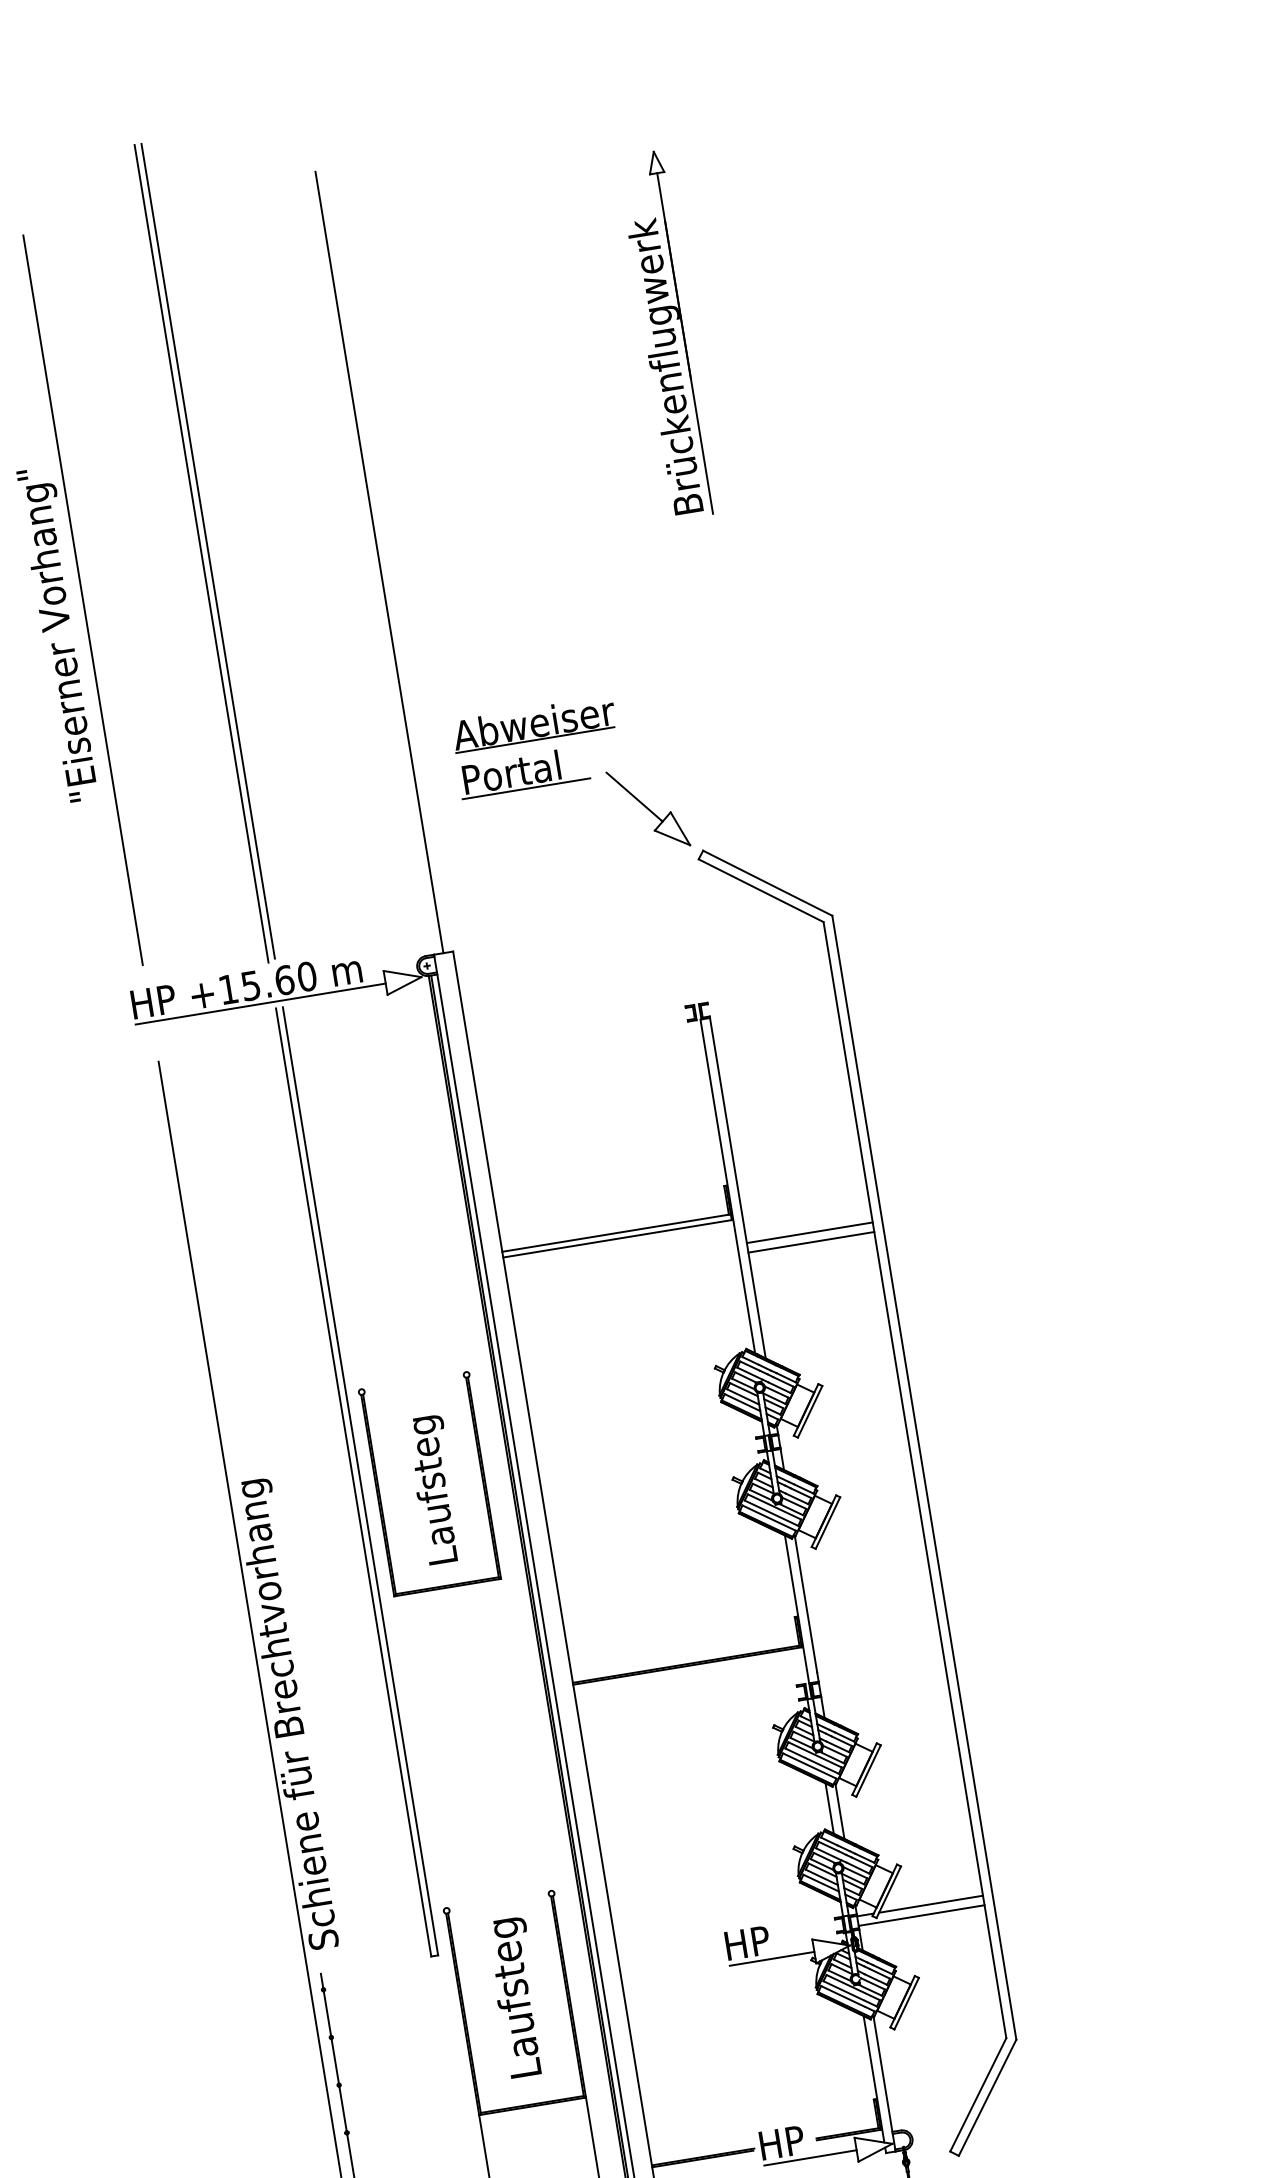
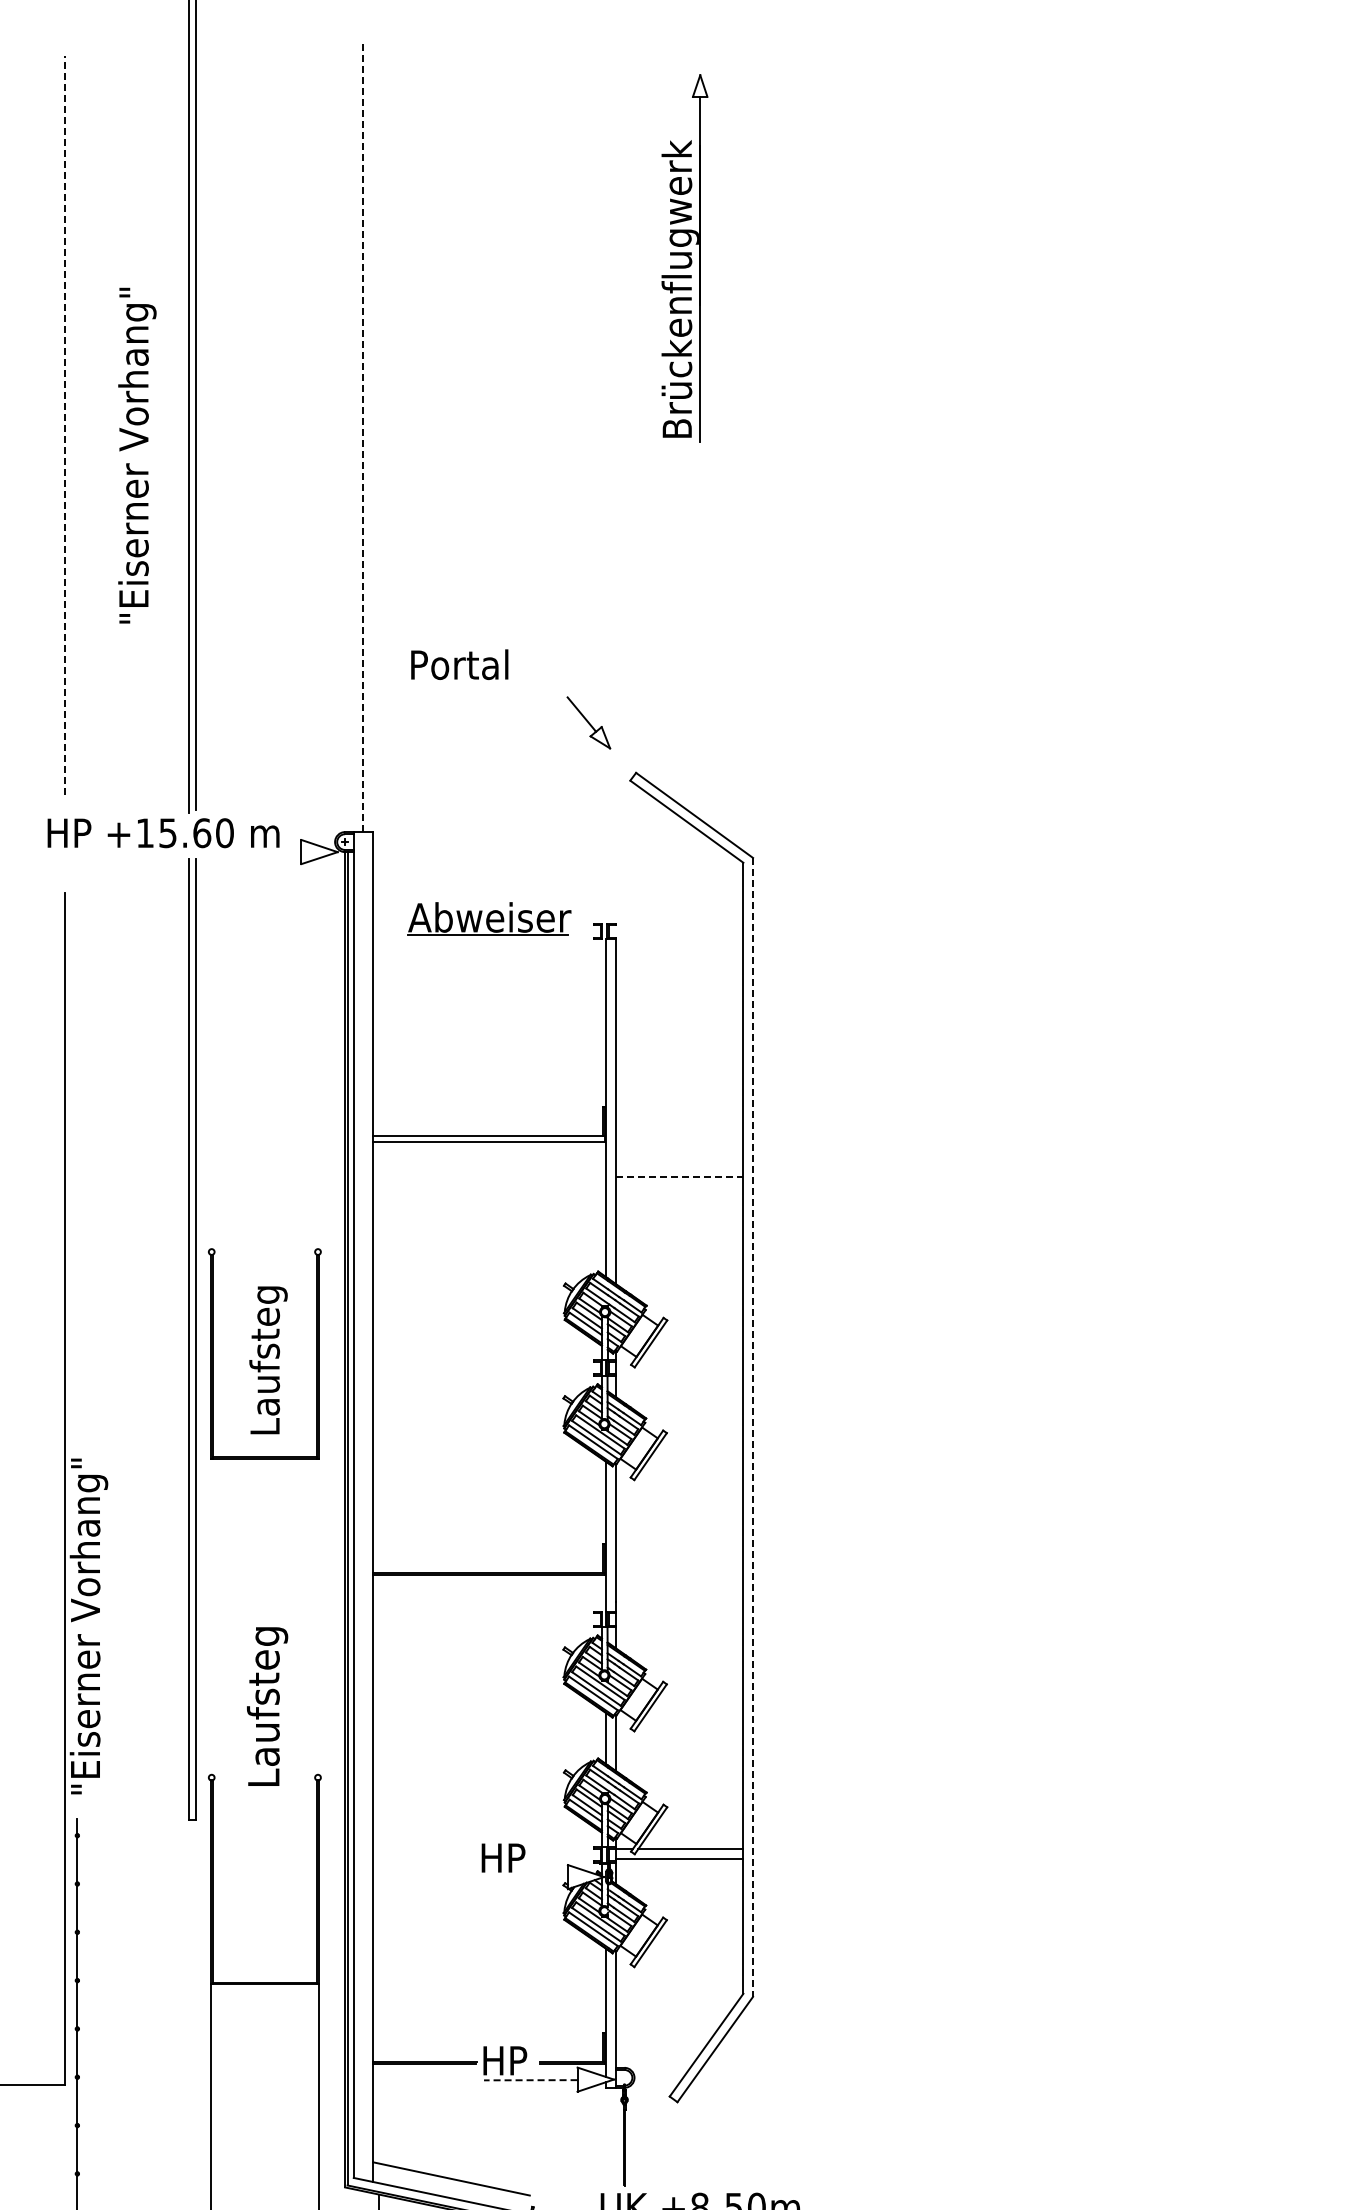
line: (379, 562) -> (363, 436), solid -> dashed
line: (82, 600) -> (64, 425), solid -> dashed
text: (61, 634) -> (137, 455), moved
part: (533, 724) -> (489, 918), moved
line: (526, 789) -> (471, 683), removed
part: (648, 808) -> (588, 722), size x0.6
line: (260, 1003) -> (174, 852), removed
line: (809, 1233) -> (679, 1167), removed
line: (811, 1241) -> (679, 1176), solid -> dashed
line: (924, 1477) -> (753, 1427), solid -> dashed
text: (289, 1714) -> (88, 1558), Schiene für Brechtvorhang -> "Eiserner Vorhang"
line: (771, 1958) -> (524, 1877), removed
text: (517, 1997) -> (267, 1706), moved
line: (810, 2158) -> (530, 2080), solid -> dashed

